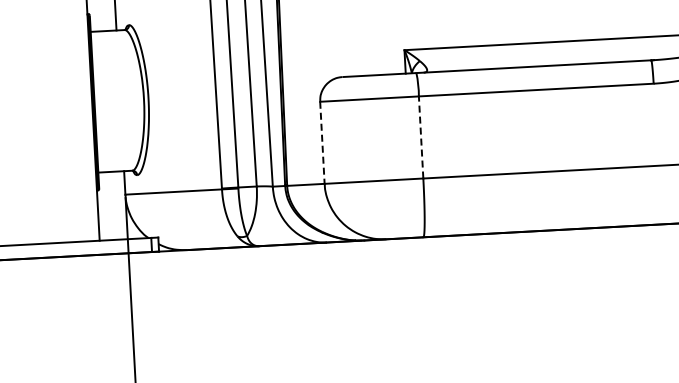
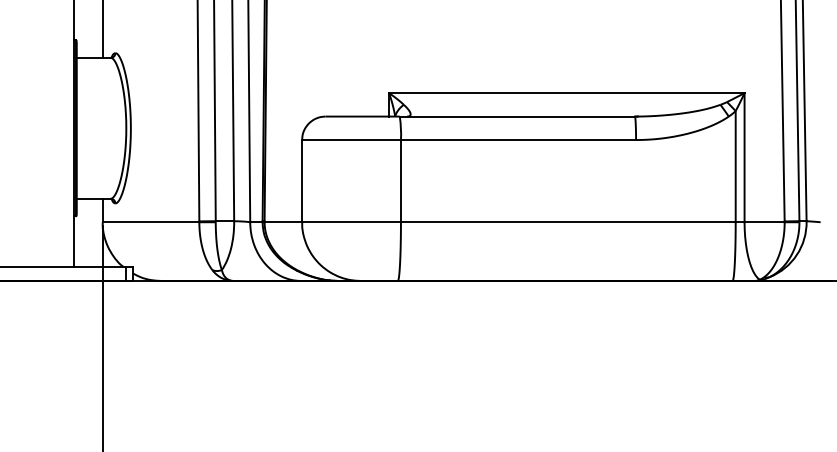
line: (420, 136) -> (400, 180), dashed -> solid
line: (322, 143) -> (302, 181), dashed -> solid

